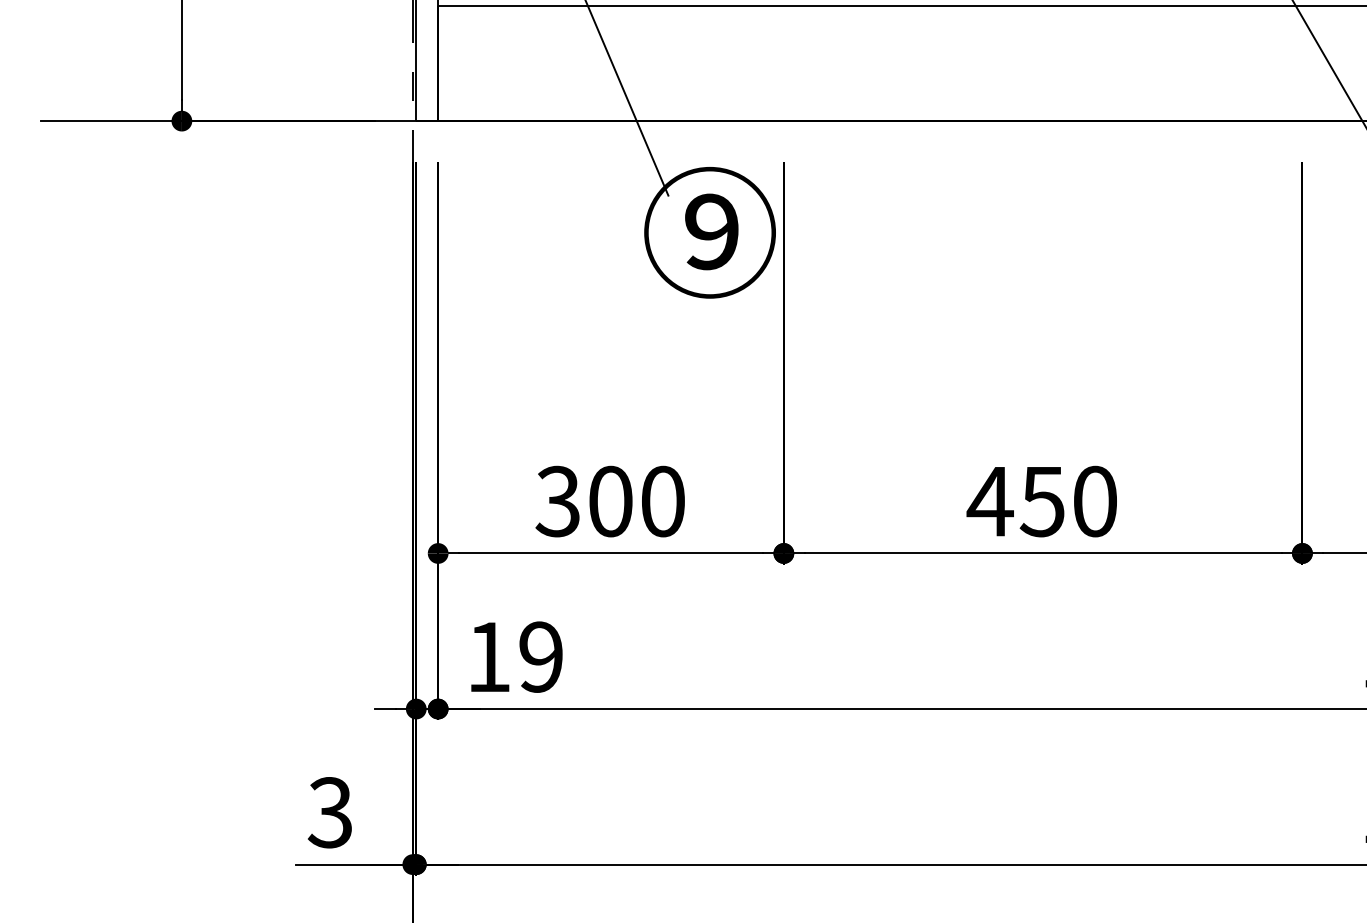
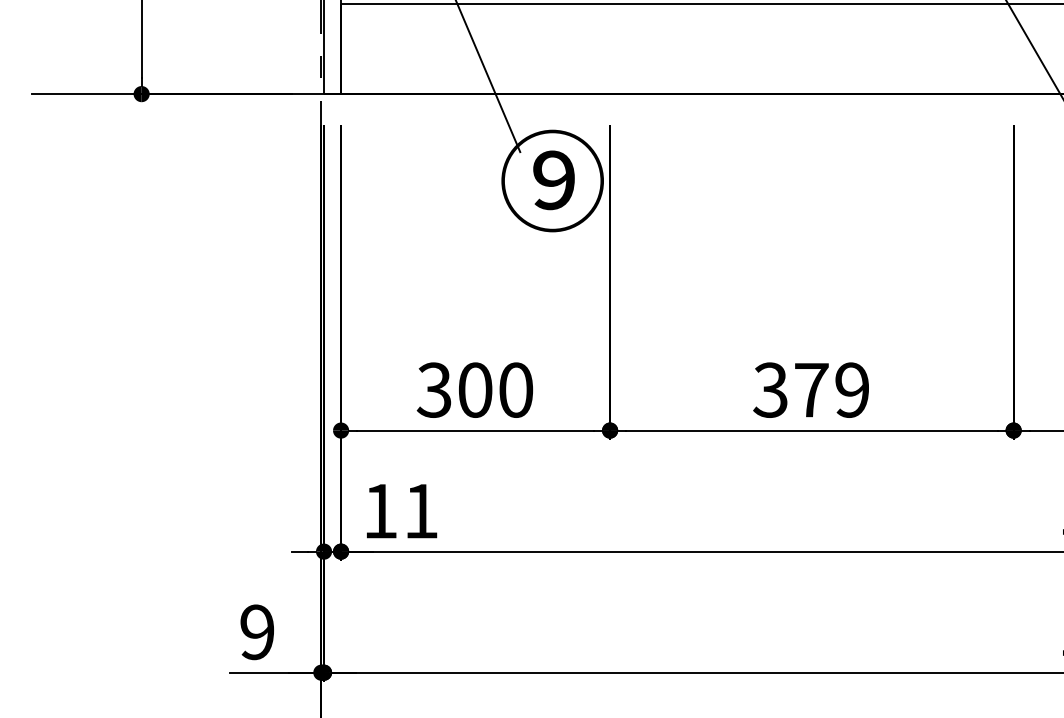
text: (1041, 501) -> (810, 390), 450 -> 379
text: (540, 656) -> (420, 510), 19 -> 11
text: (329, 812) -> (256, 632), 3 -> 9

